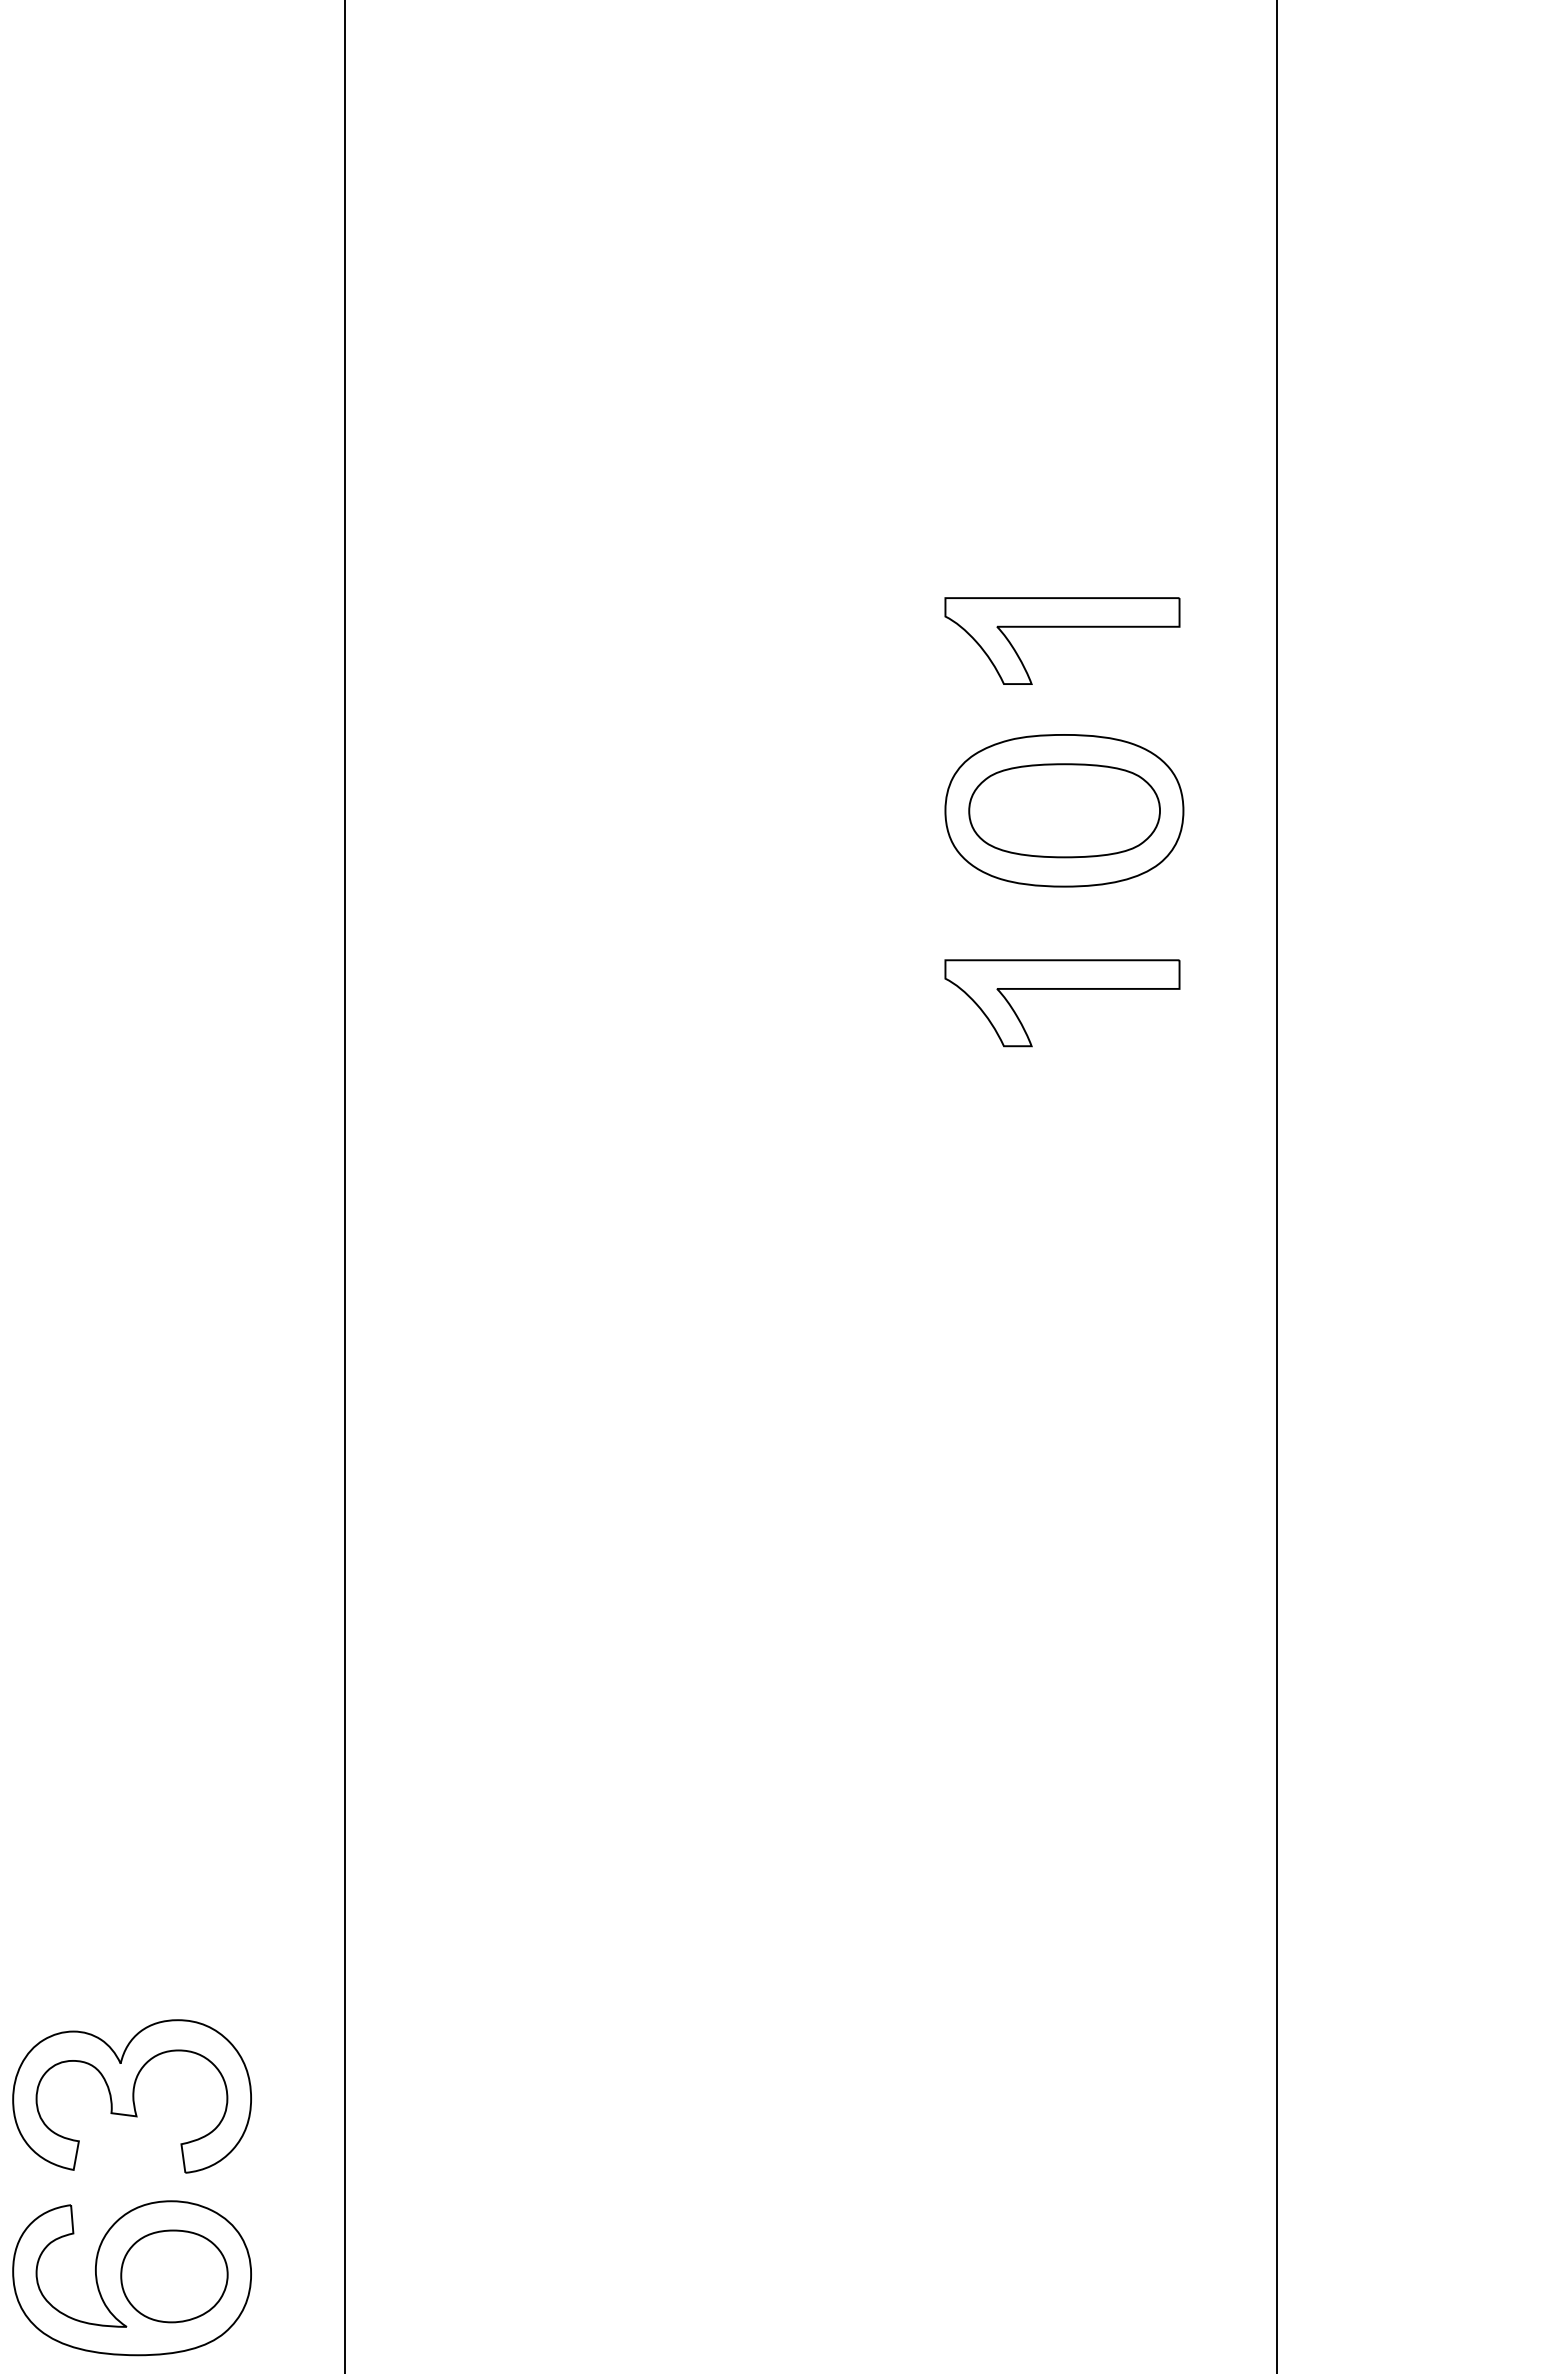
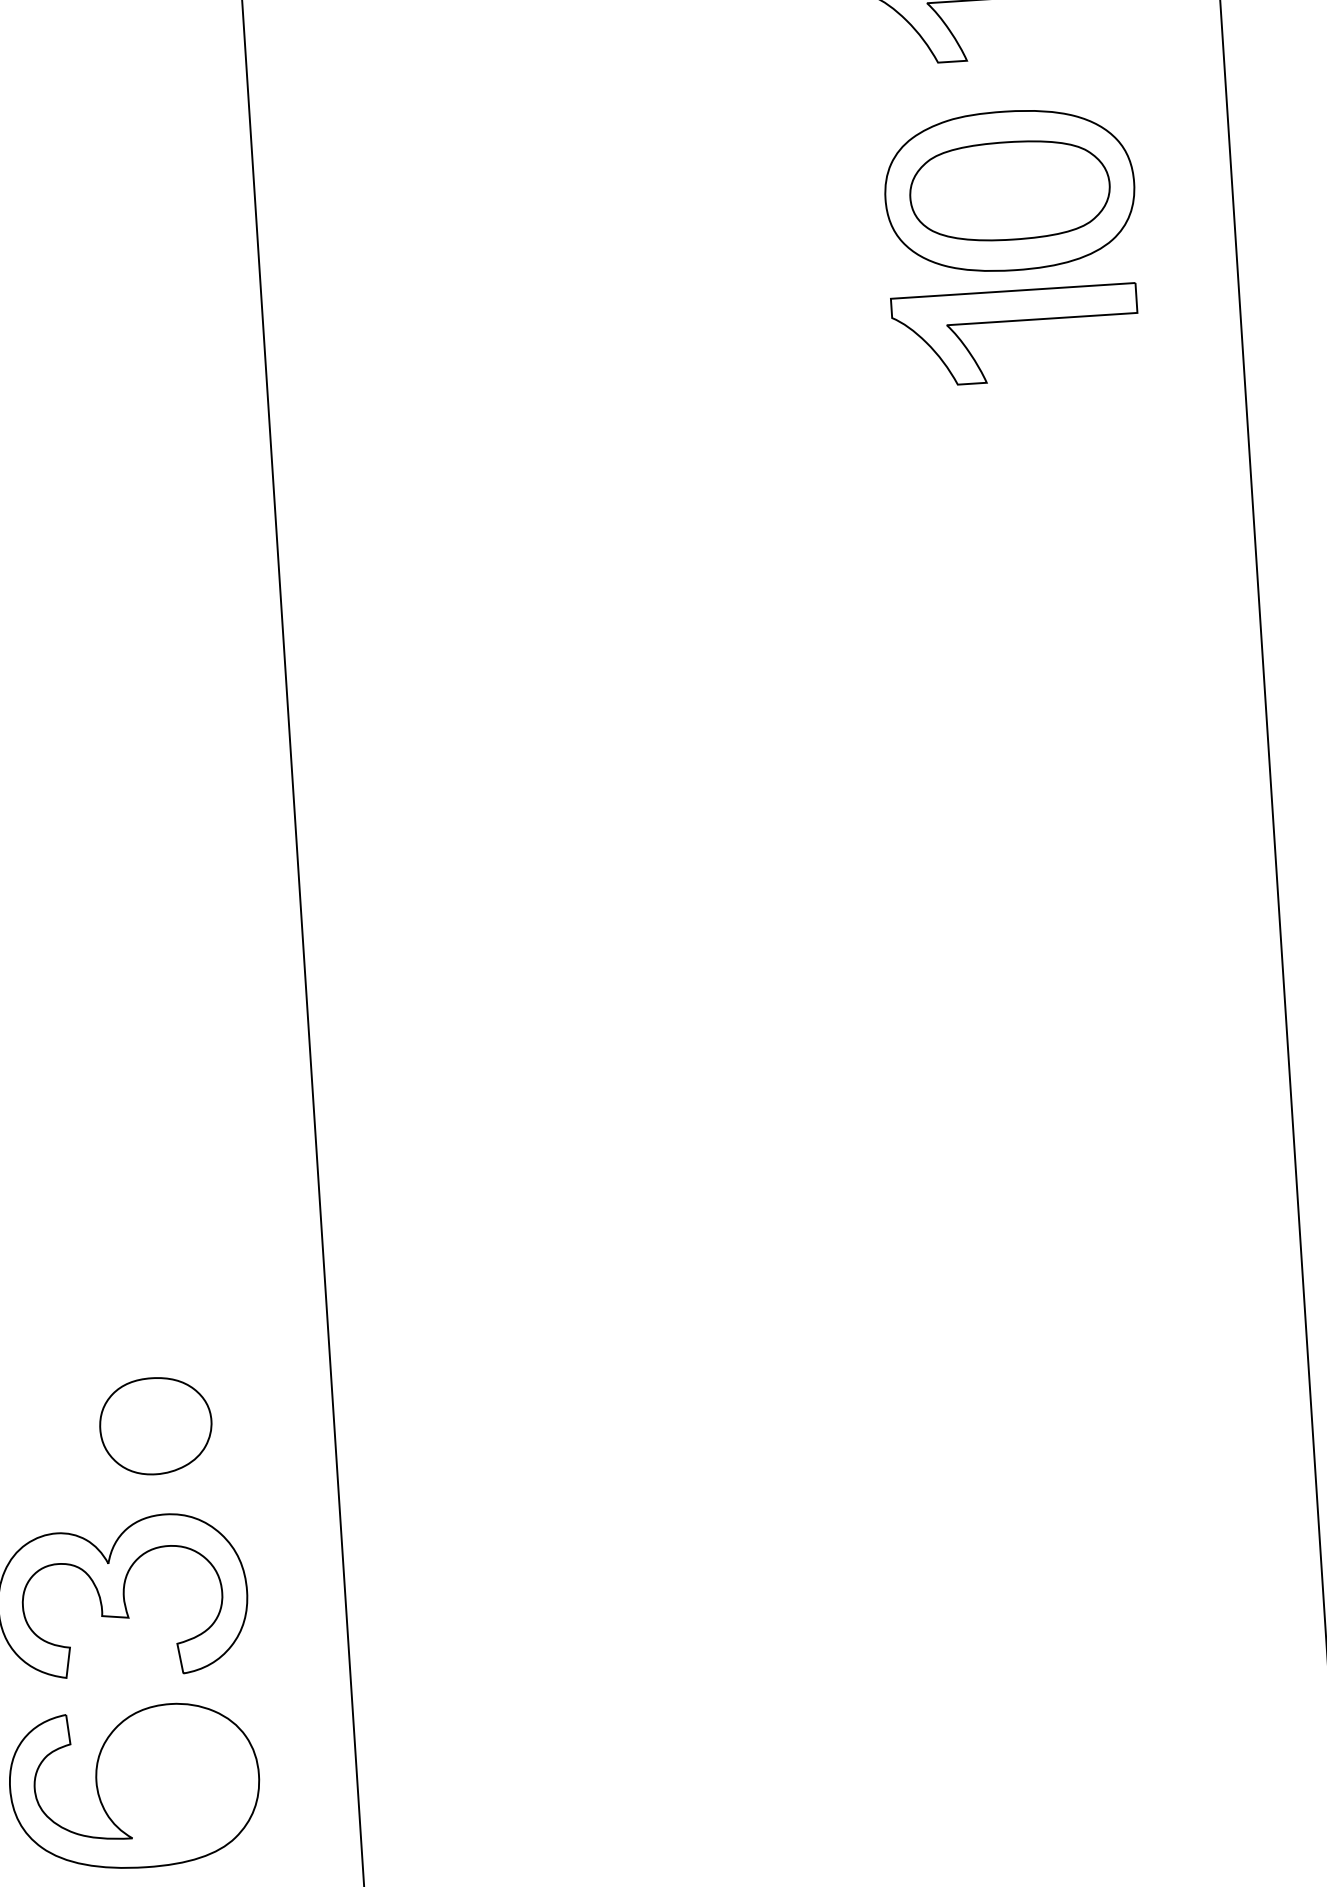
part: (1062, 989) -> (1015, 321), moved
part: (174, 2276) -> (155, 1426), moved

